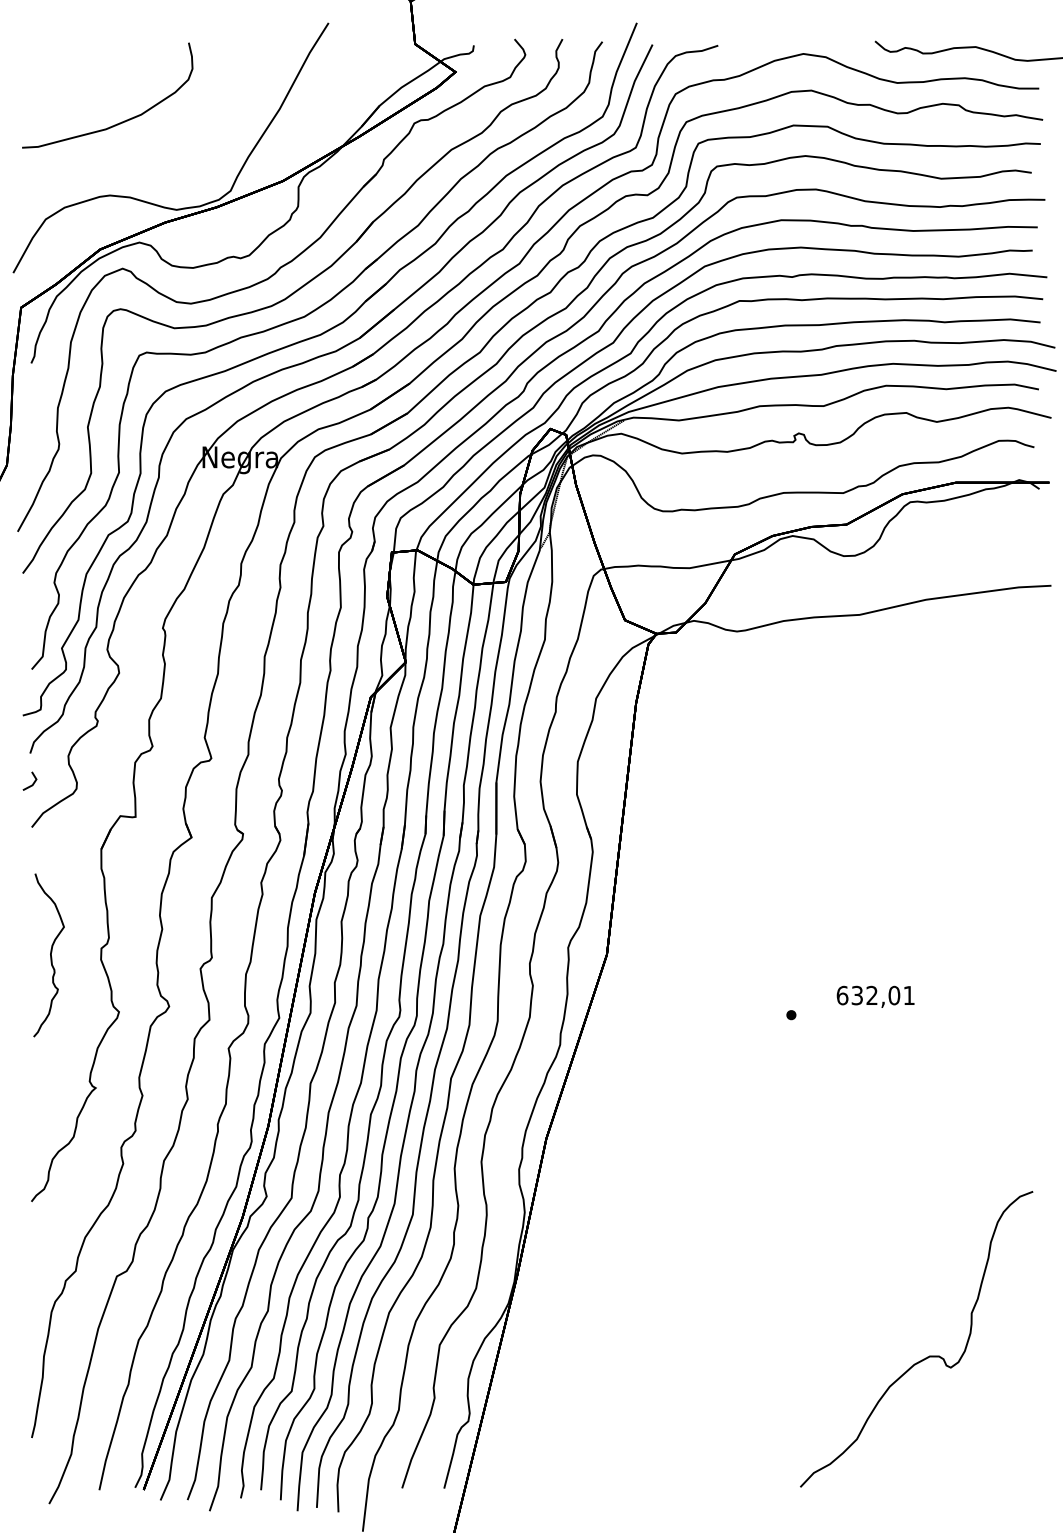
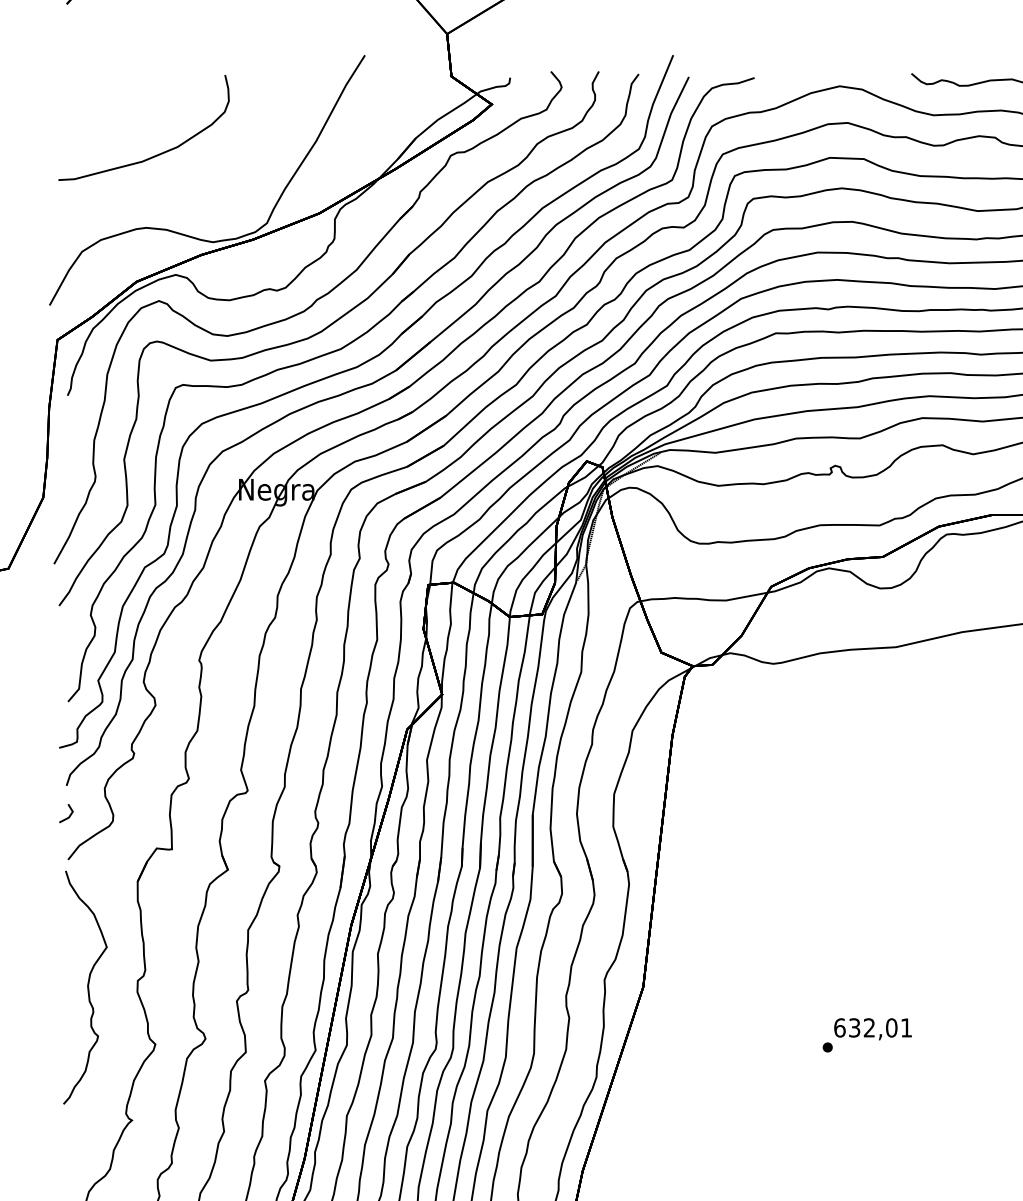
part: (48, 955) -> (84, 987), size x1.43
text: (875, 996) -> (872, 1028), moved

